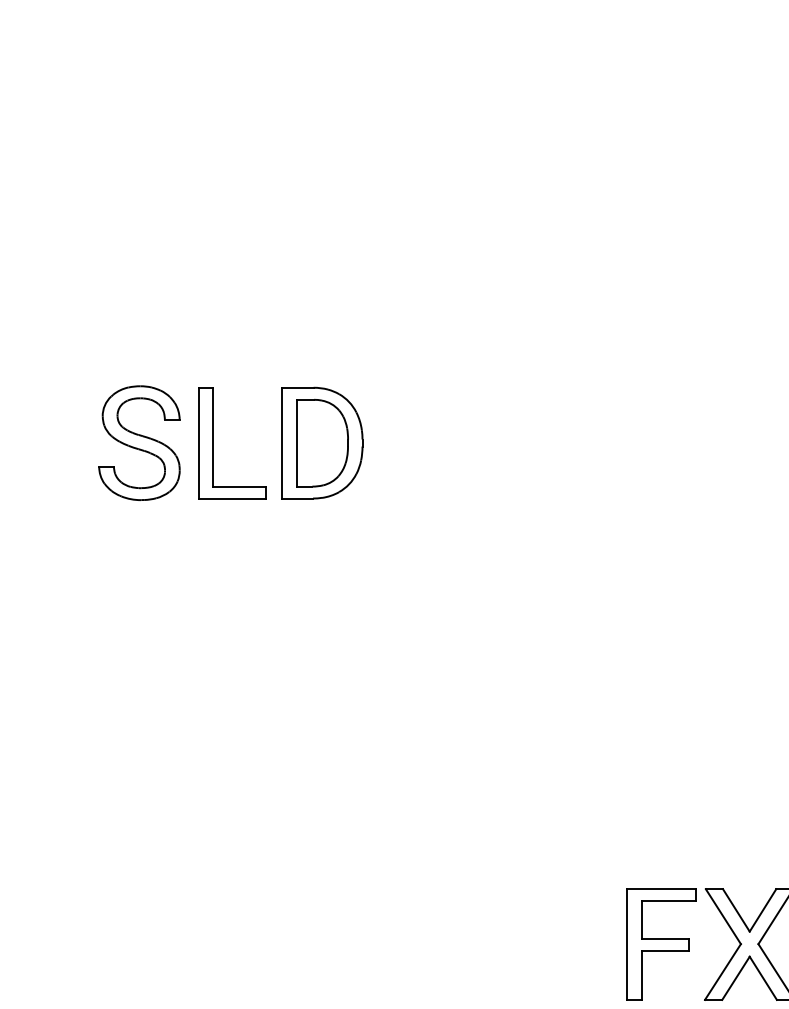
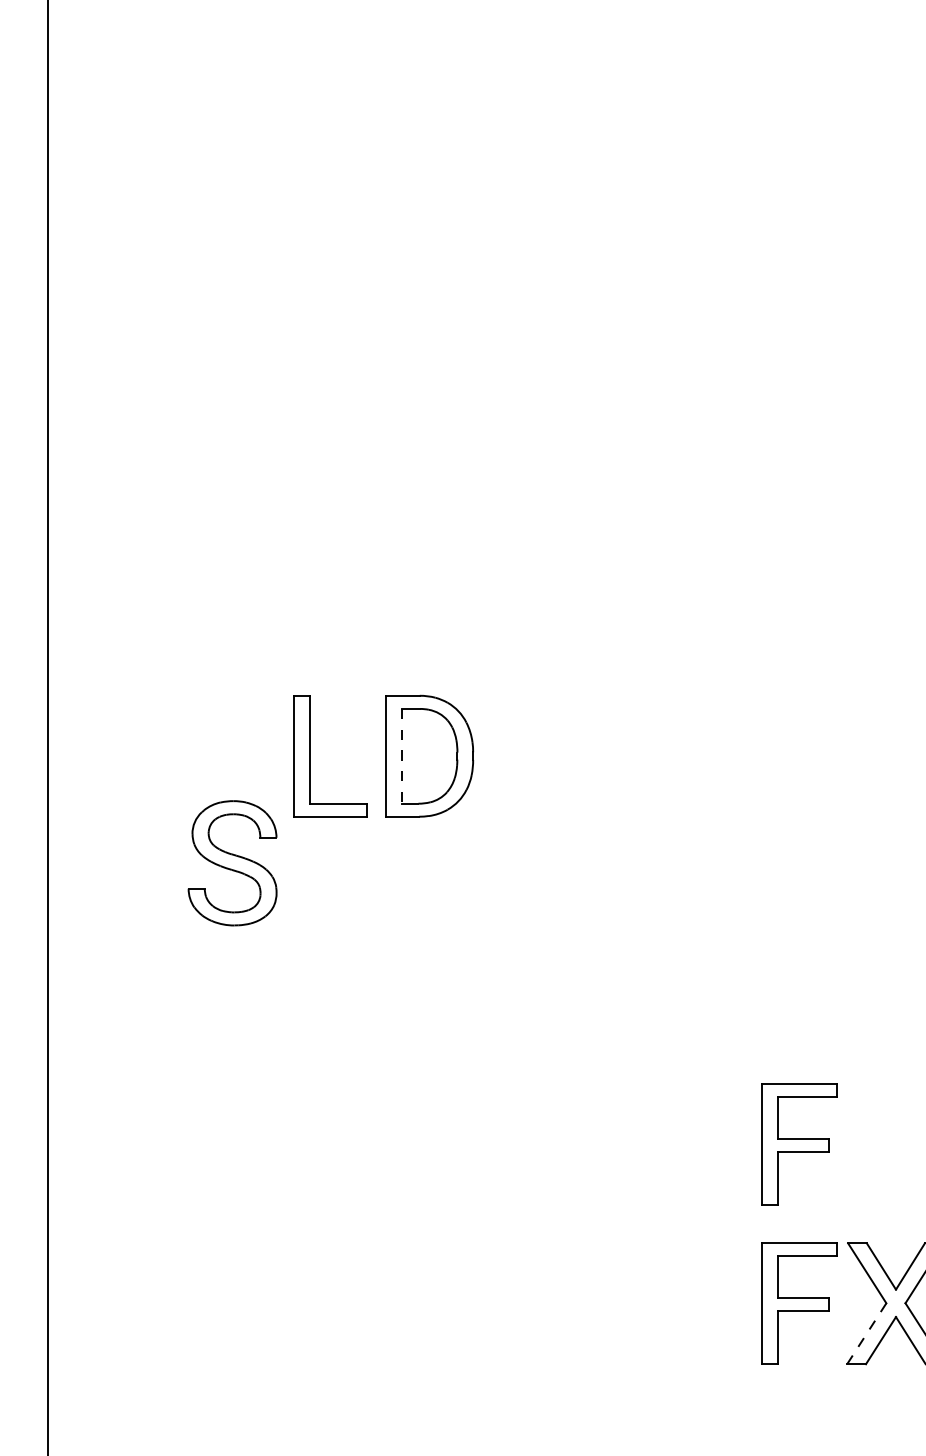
part: (139, 443) -> (232, 863), moved
line: (296, 443) -> (401, 756), solid -> dashed
part: (661, 798) -> (799, 1144), added
line: (723, 971) -> (867, 1333), solid -> dashed

